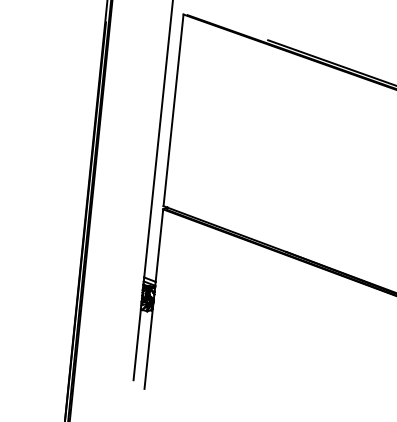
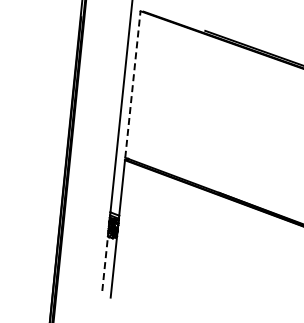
line: (173, 110) -> (132, 84), solid -> dashed
line: (137, 344) -> (105, 263), solid -> dashed

